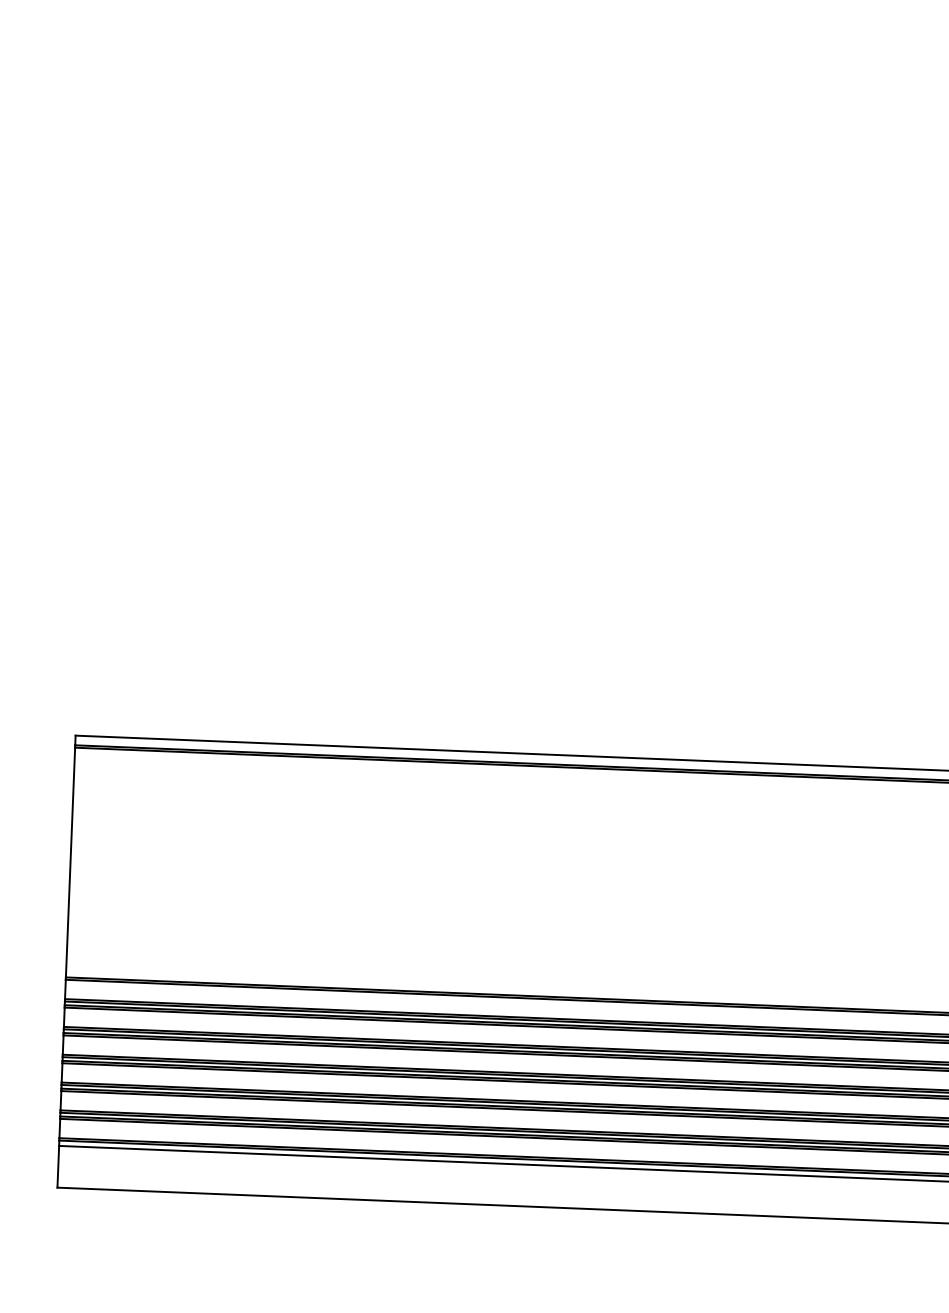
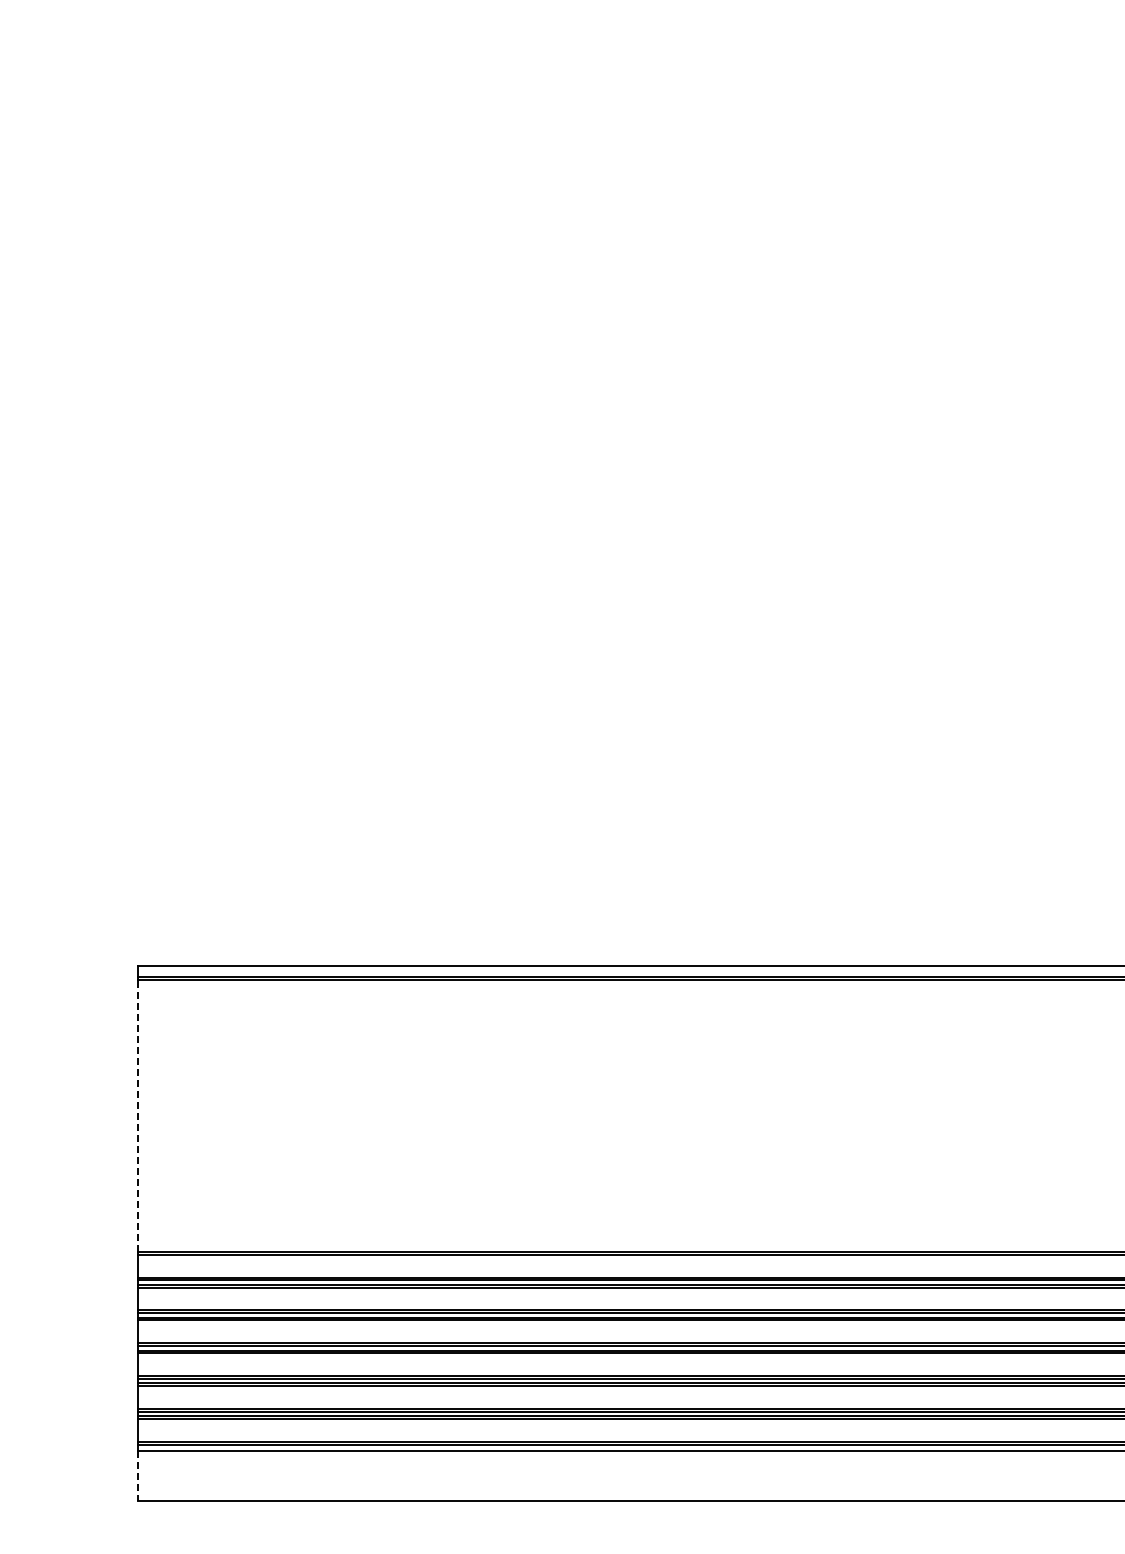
line: (70, 862) -> (137, 1115), solid -> dashed
line: (58, 1166) -> (137, 1475), solid -> dashed

